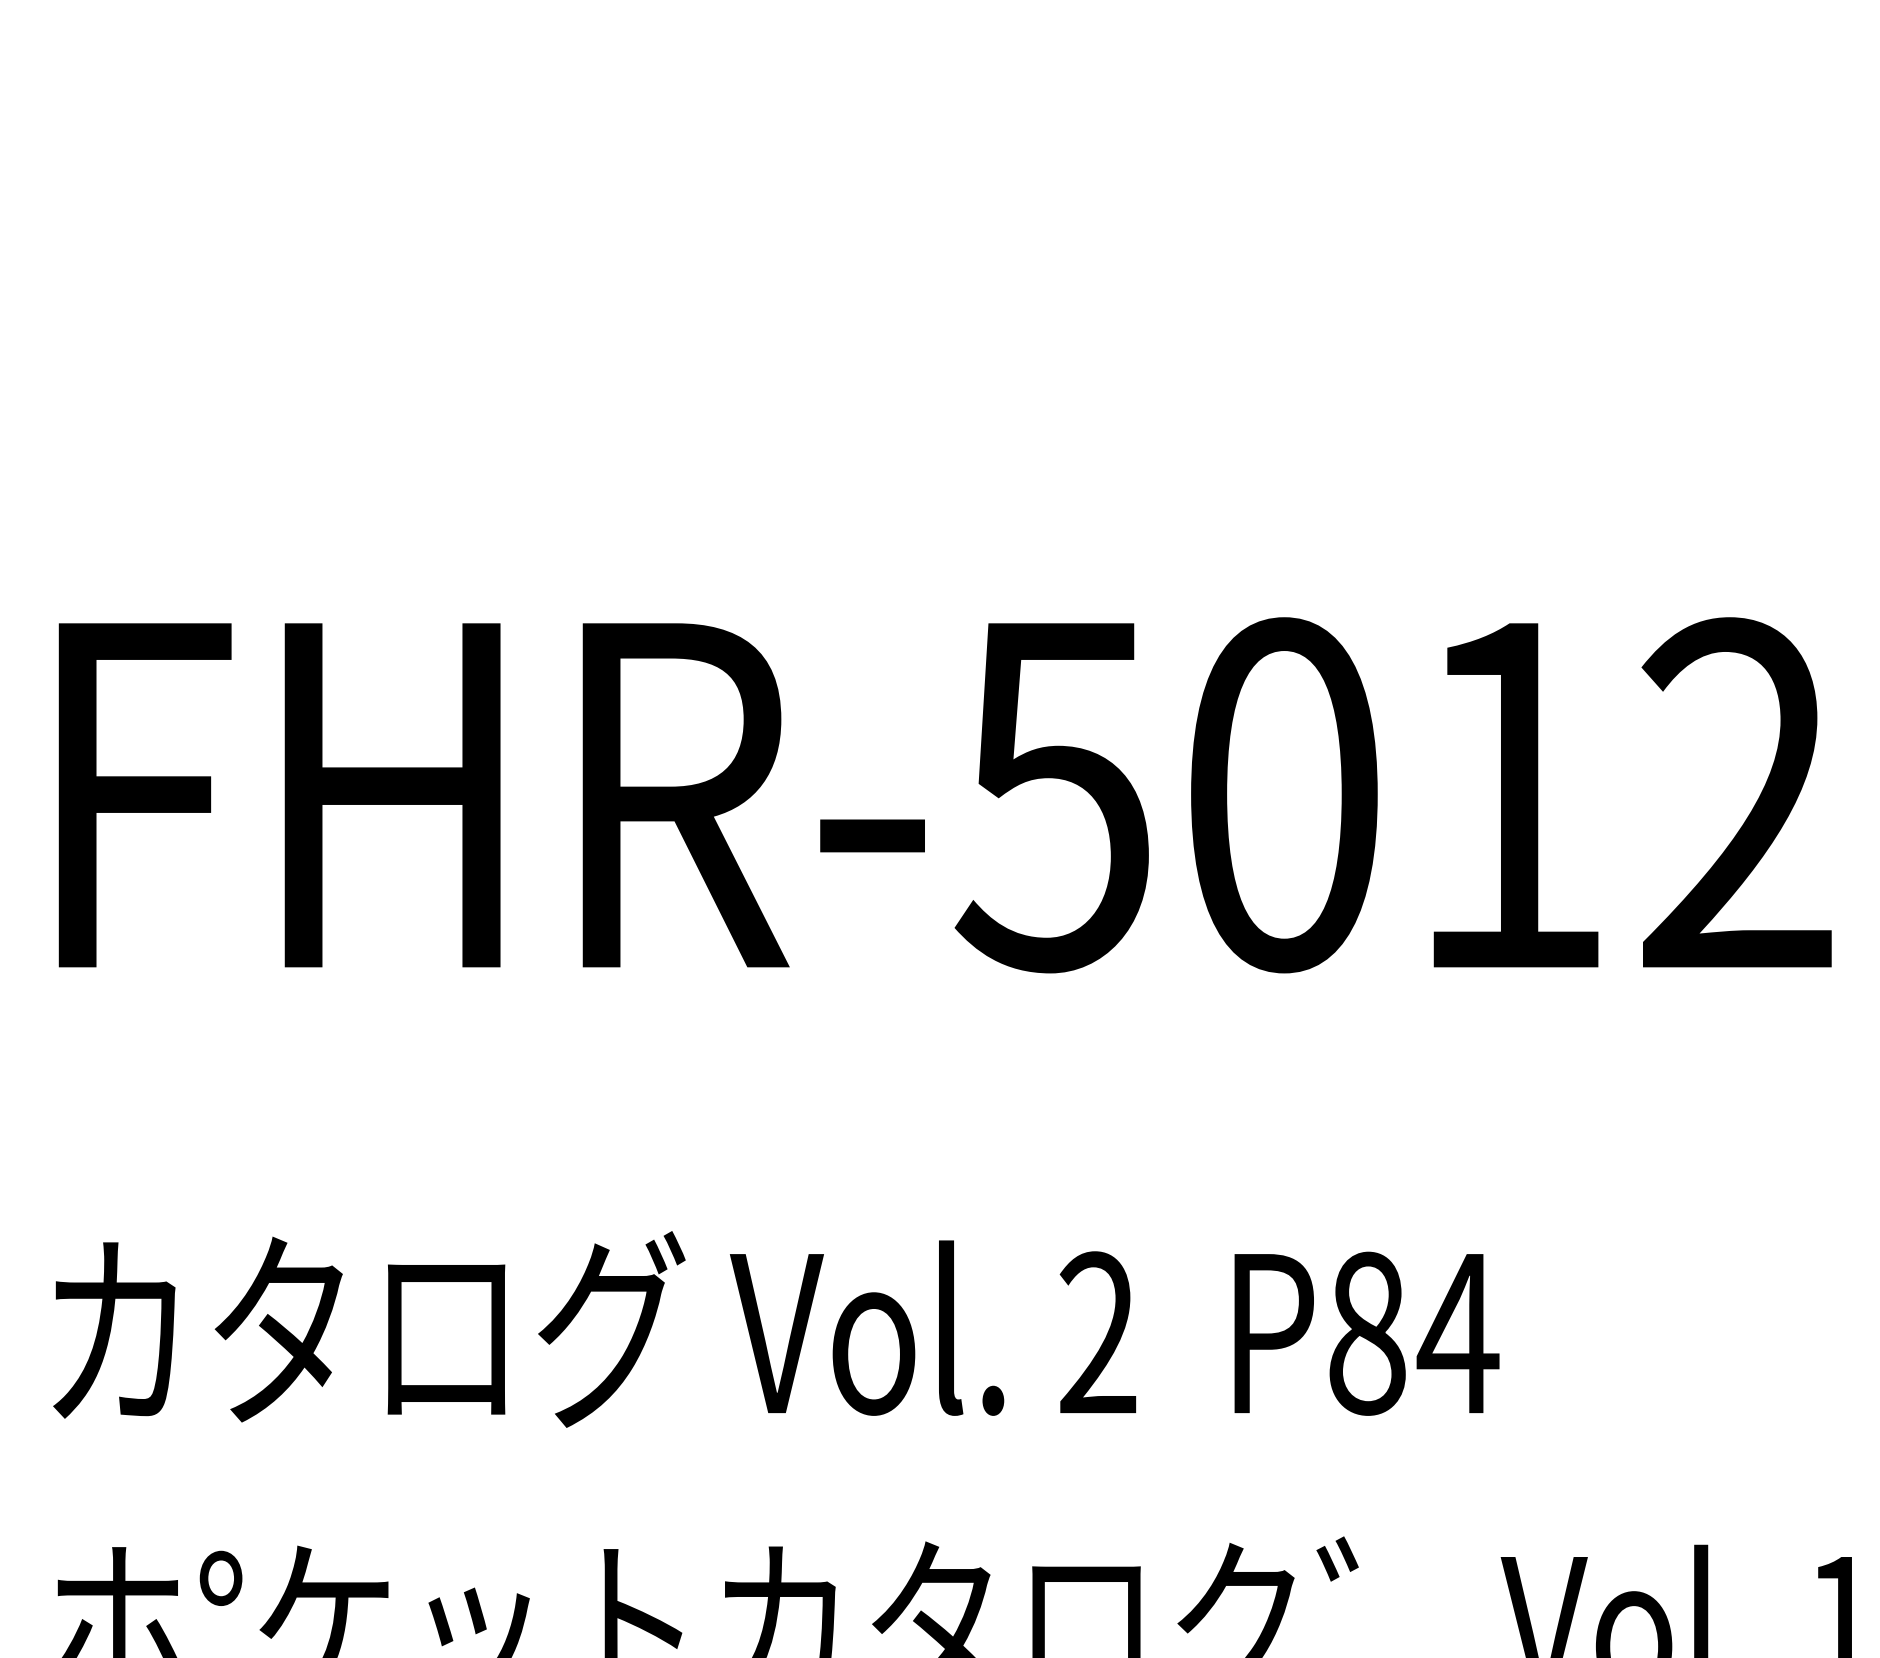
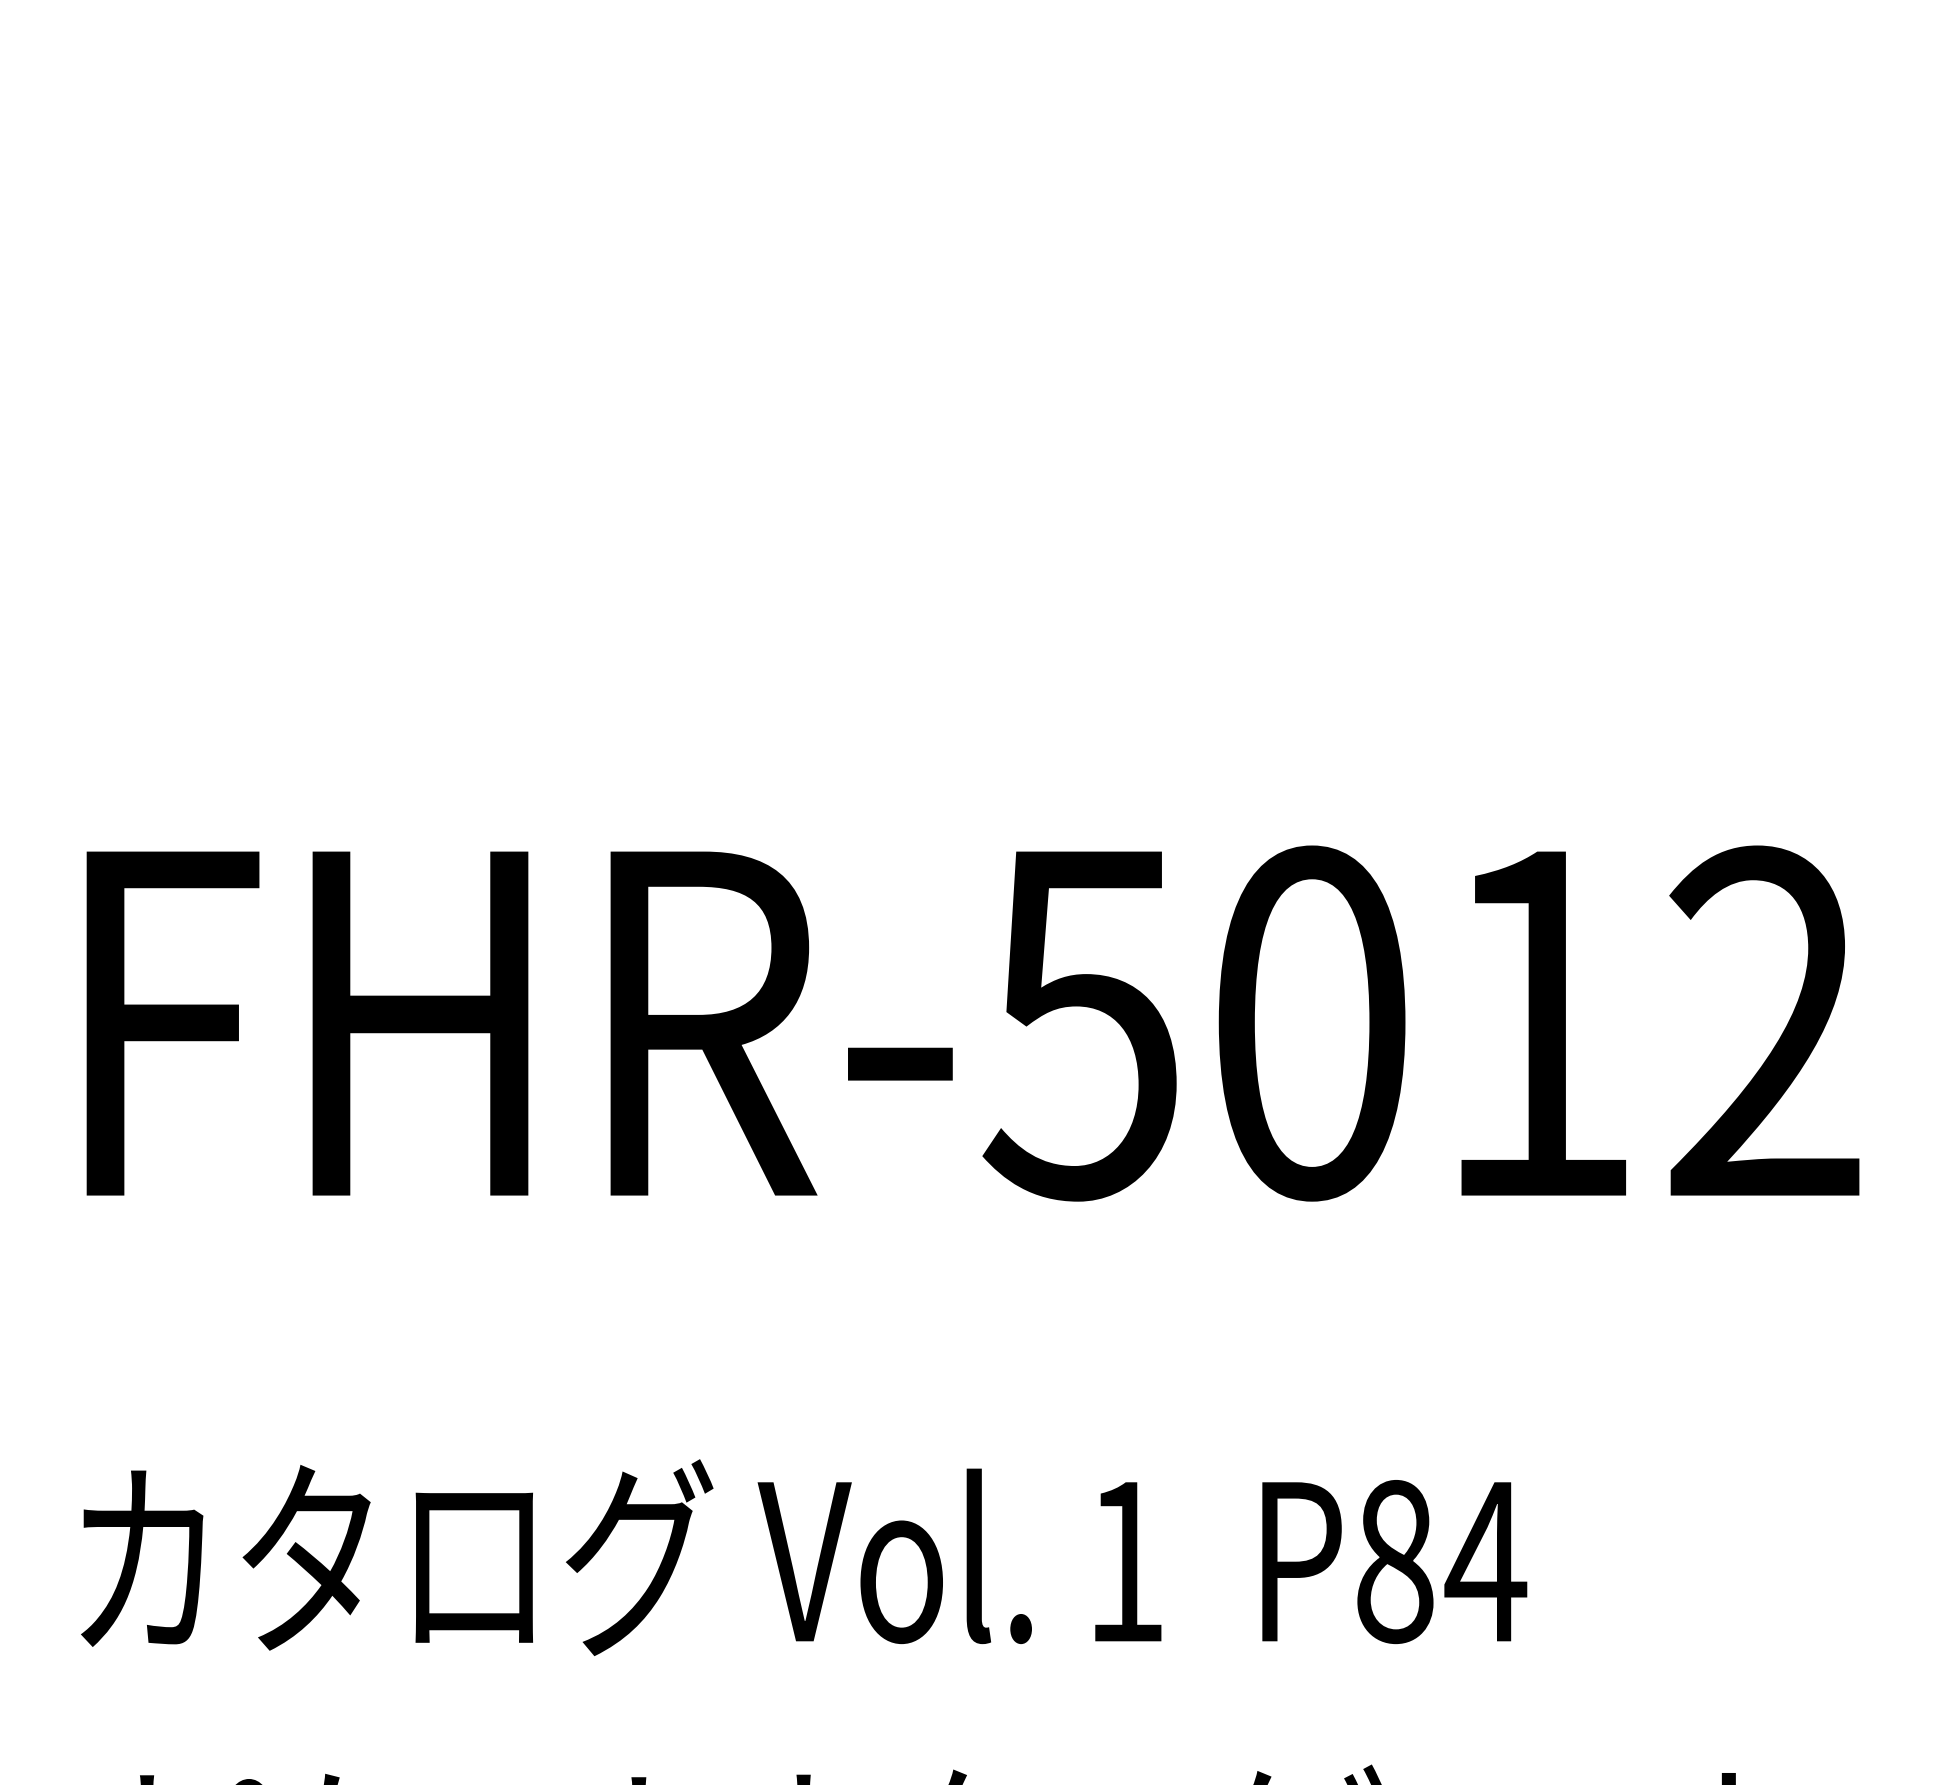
text: (1097, 1332) -> (1125, 1560), 2 -> 1

